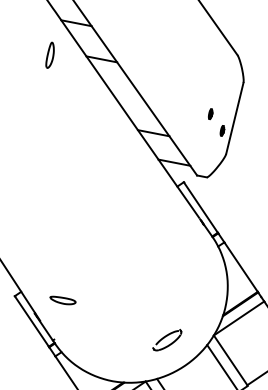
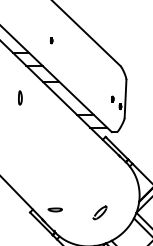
part: (50, 54) -> (20, 97), moved
part: (166, 339) -> (99, 212), moved

